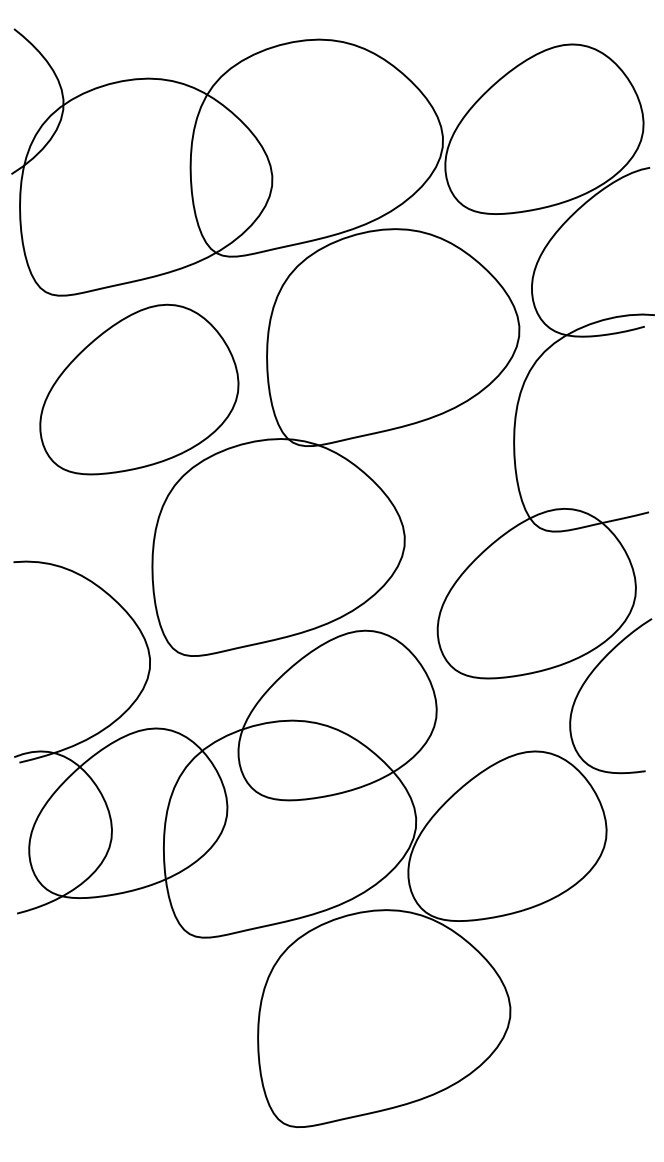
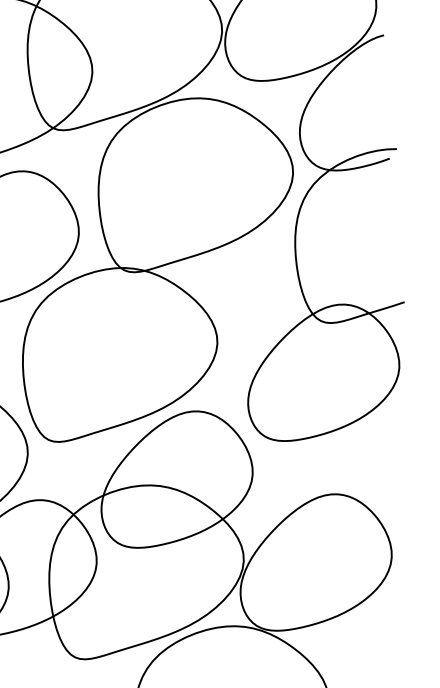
curve: (587, 680) -> (367, 436), removed

